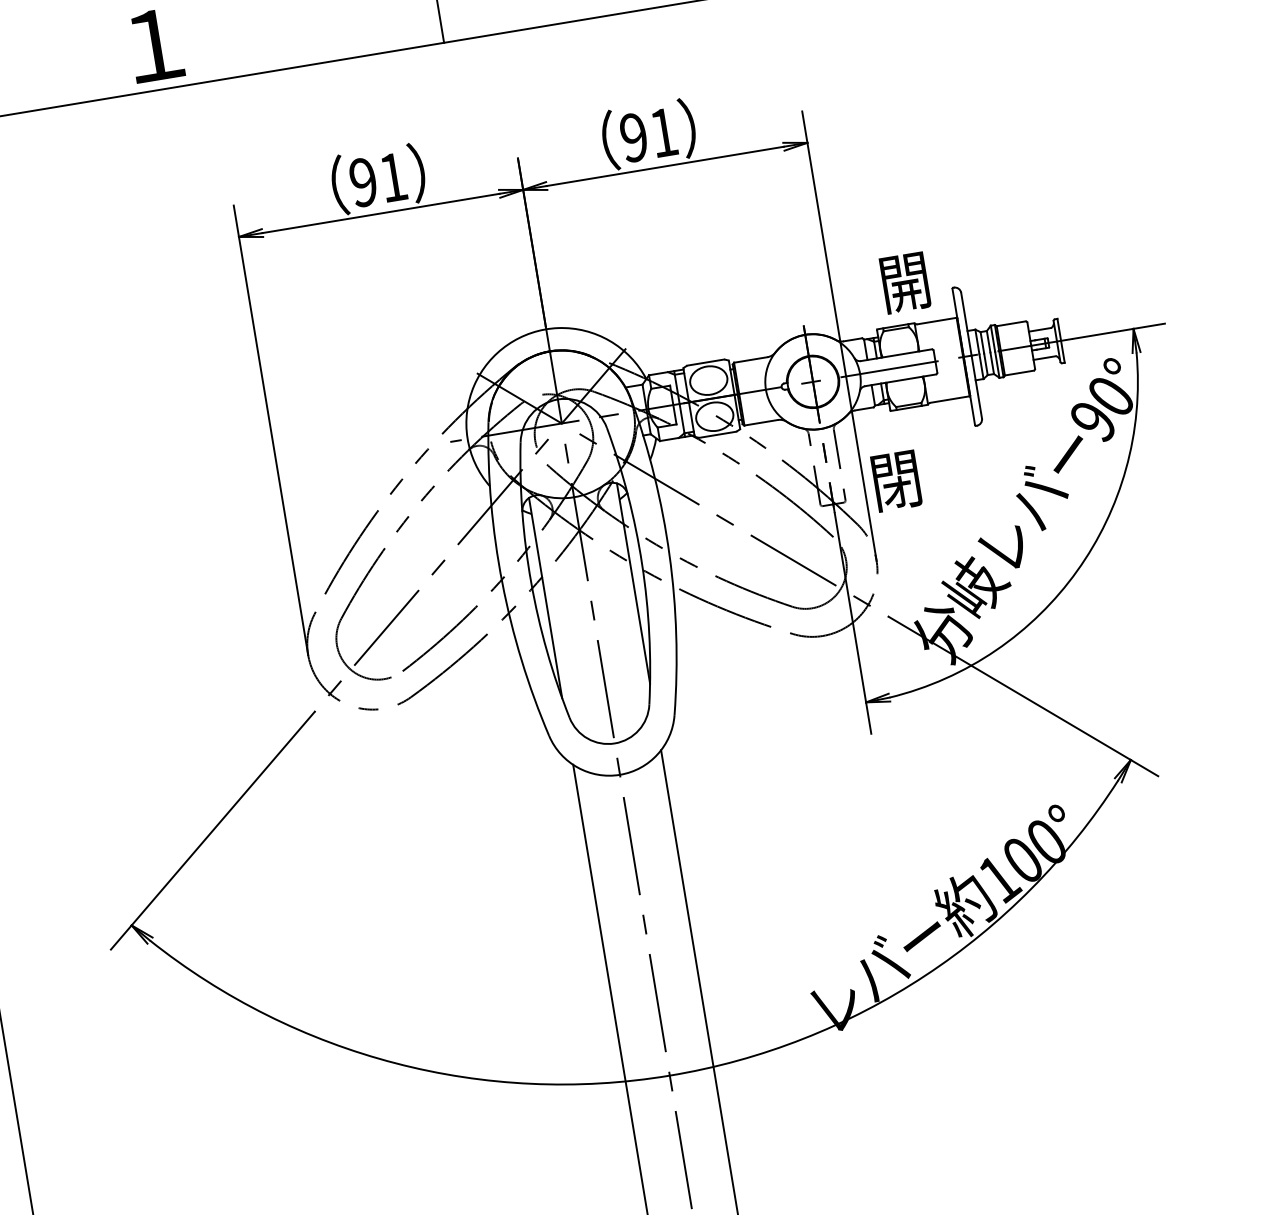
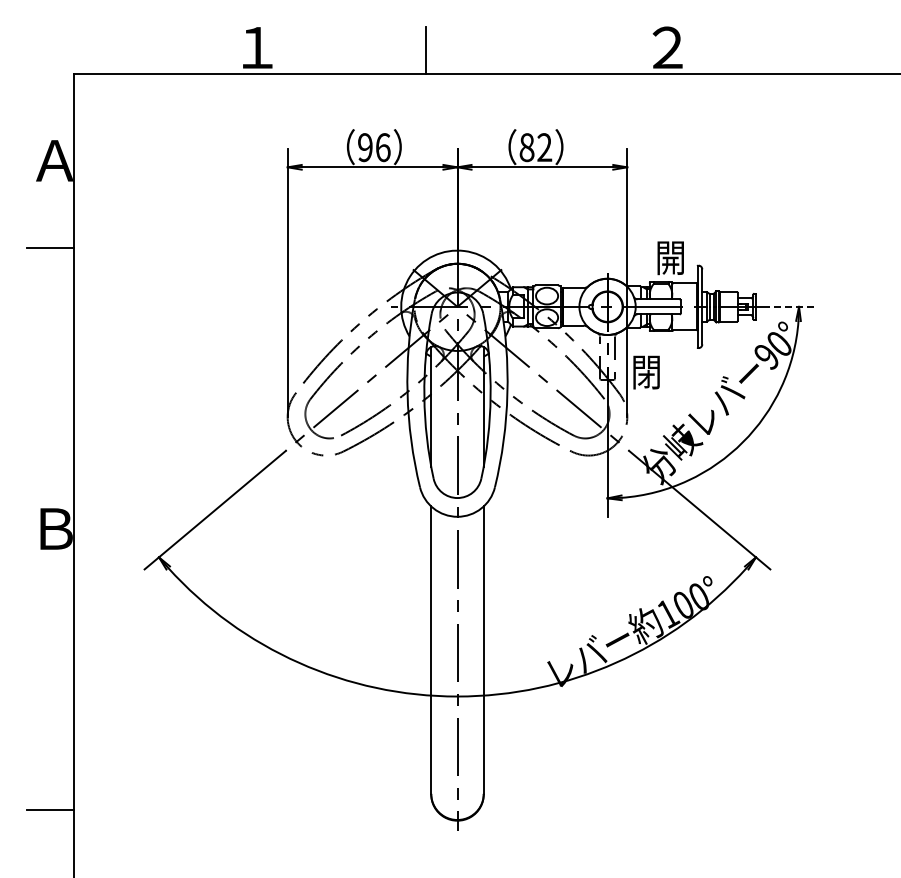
text: (648, 135) -> (535, 147), 91 -> 82
text: (393, 177) -> (383, 147), 91 -> 96
line: (1119, 330) -> (790, 306), solid -> dashed

